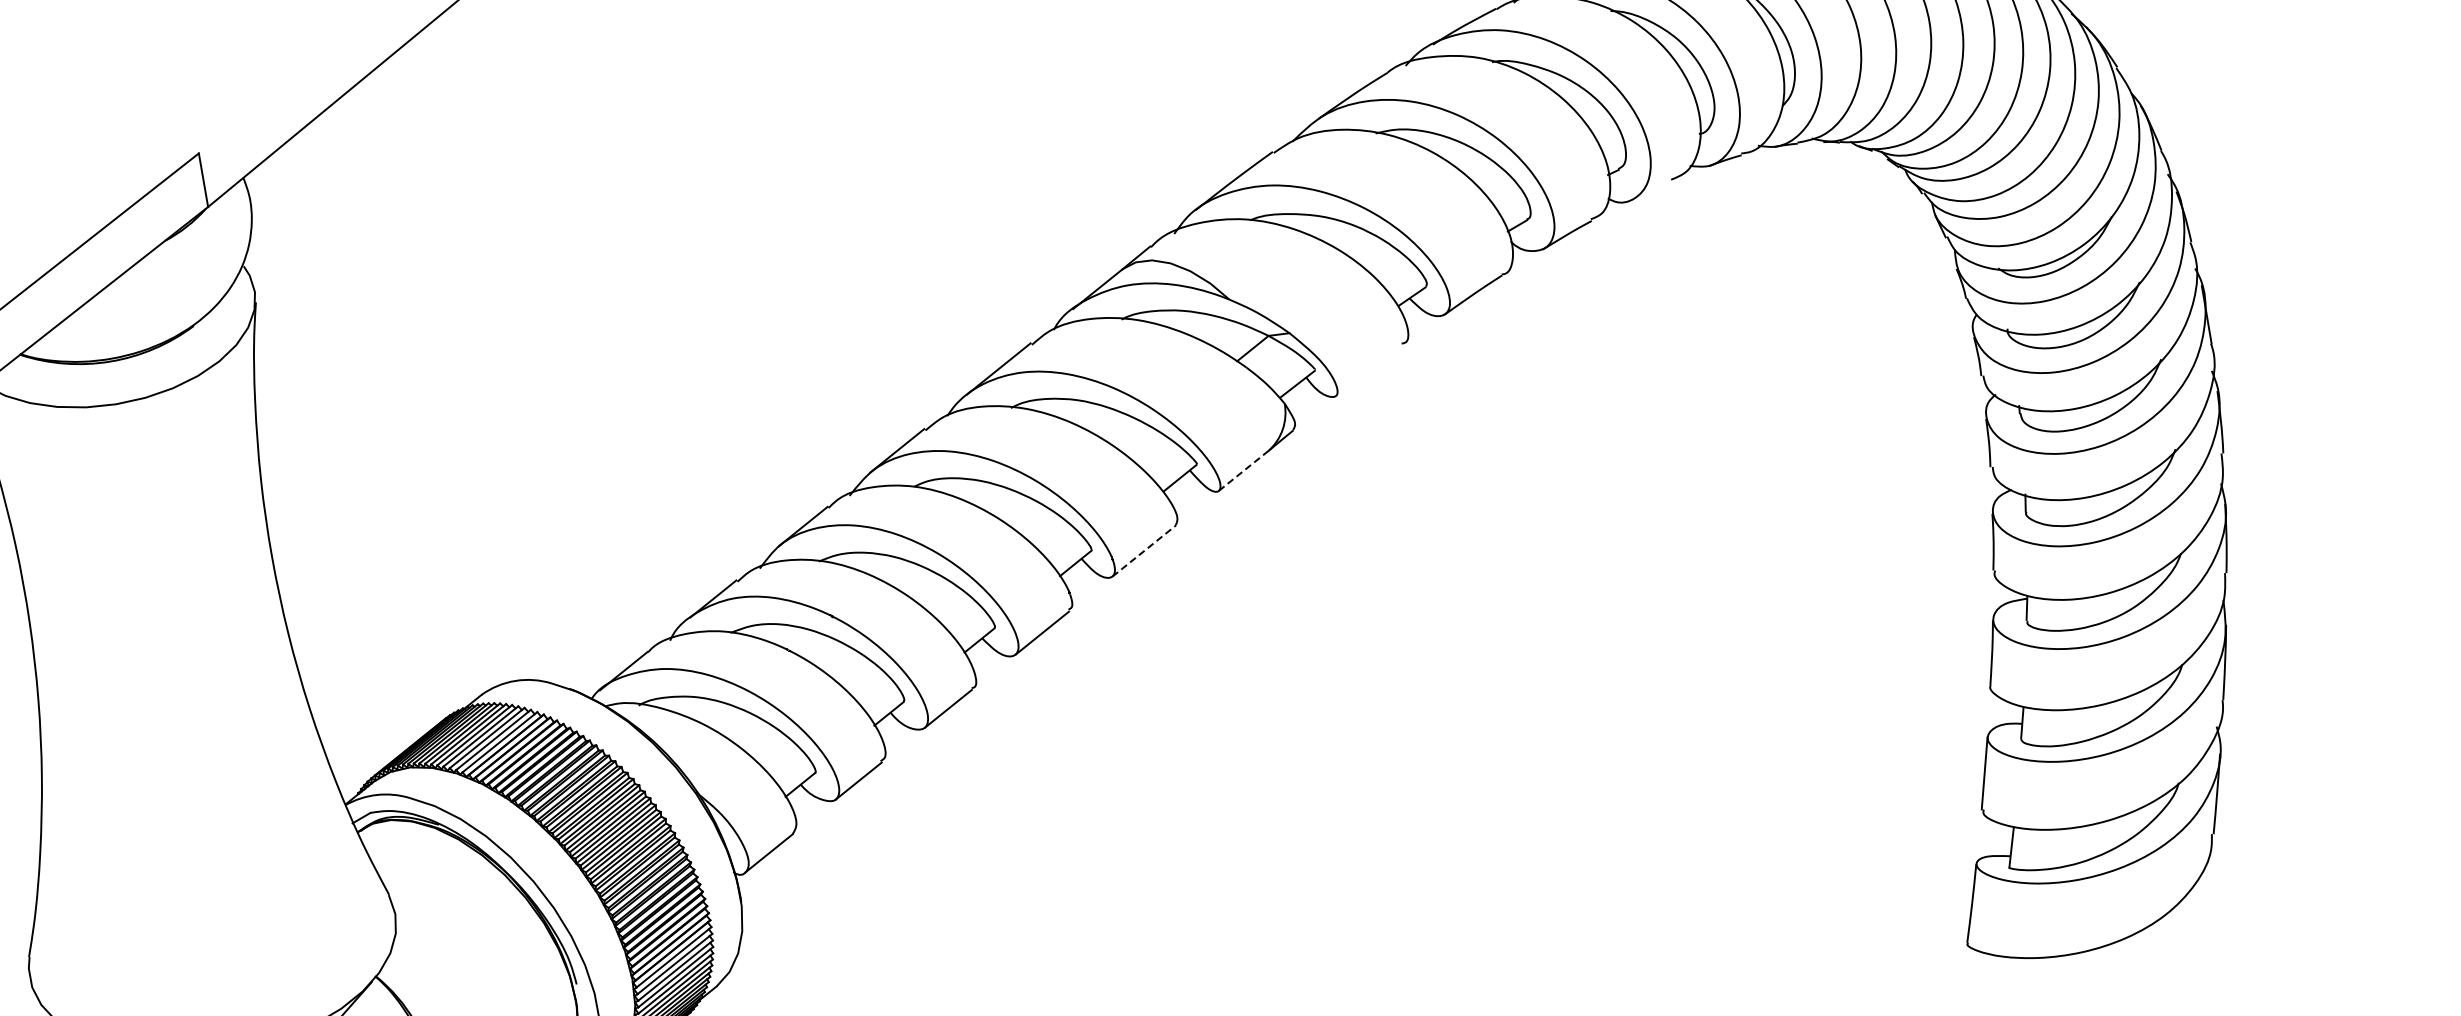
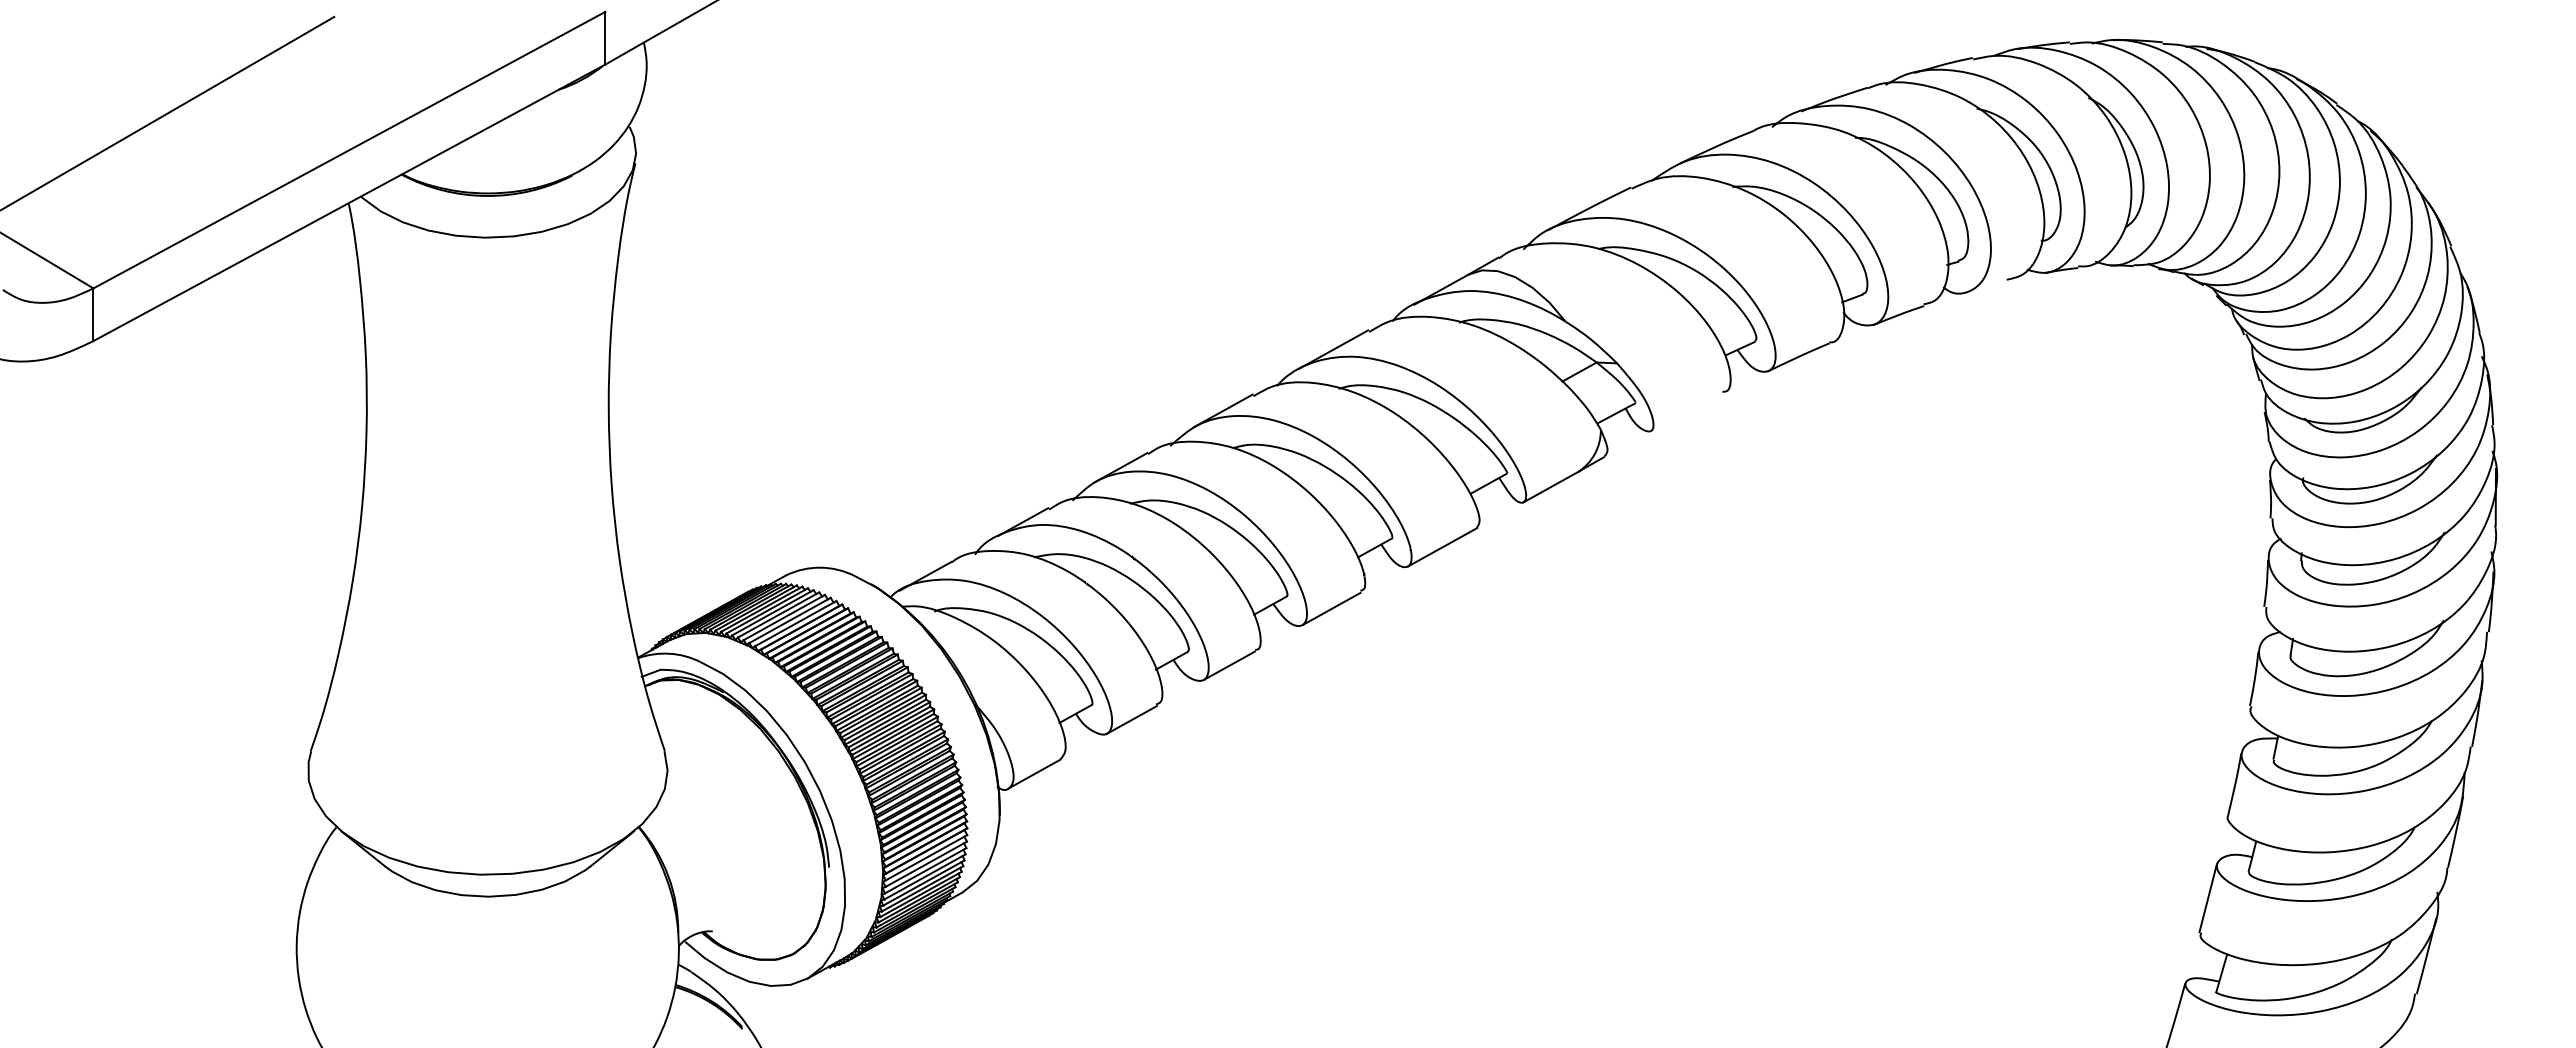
line: (1243, 471) -> (1550, 487), dashed -> solid
line: (1144, 551) -> (1442, 547), dashed -> solid

